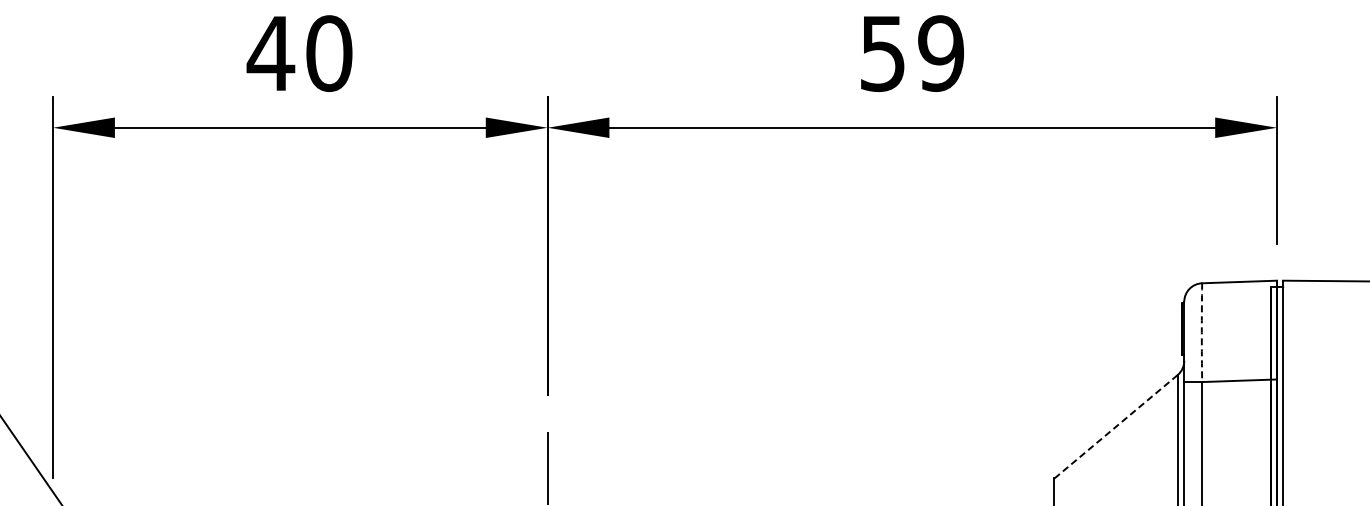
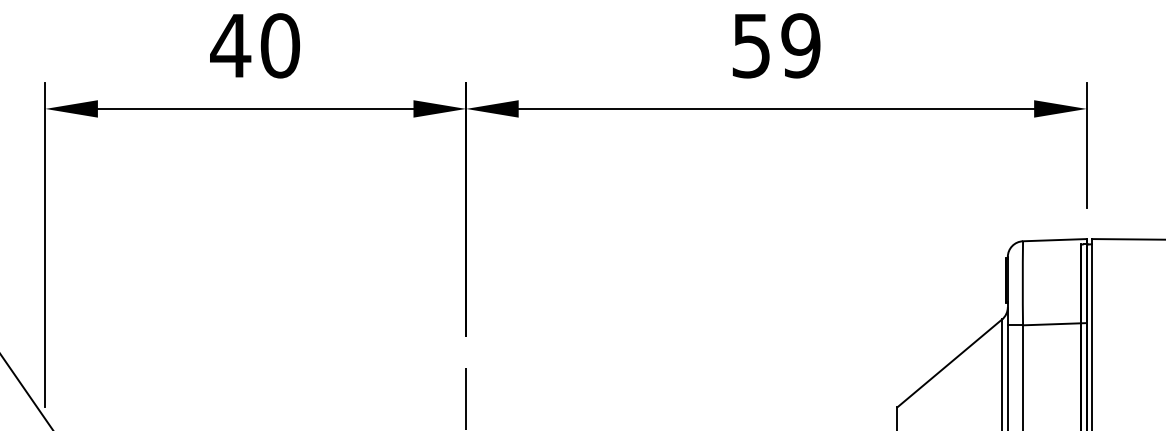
arc: (1201, 332) -> (1022, 283), dashed -> solid
line: (1116, 426) -> (950, 363), dashed -> solid

